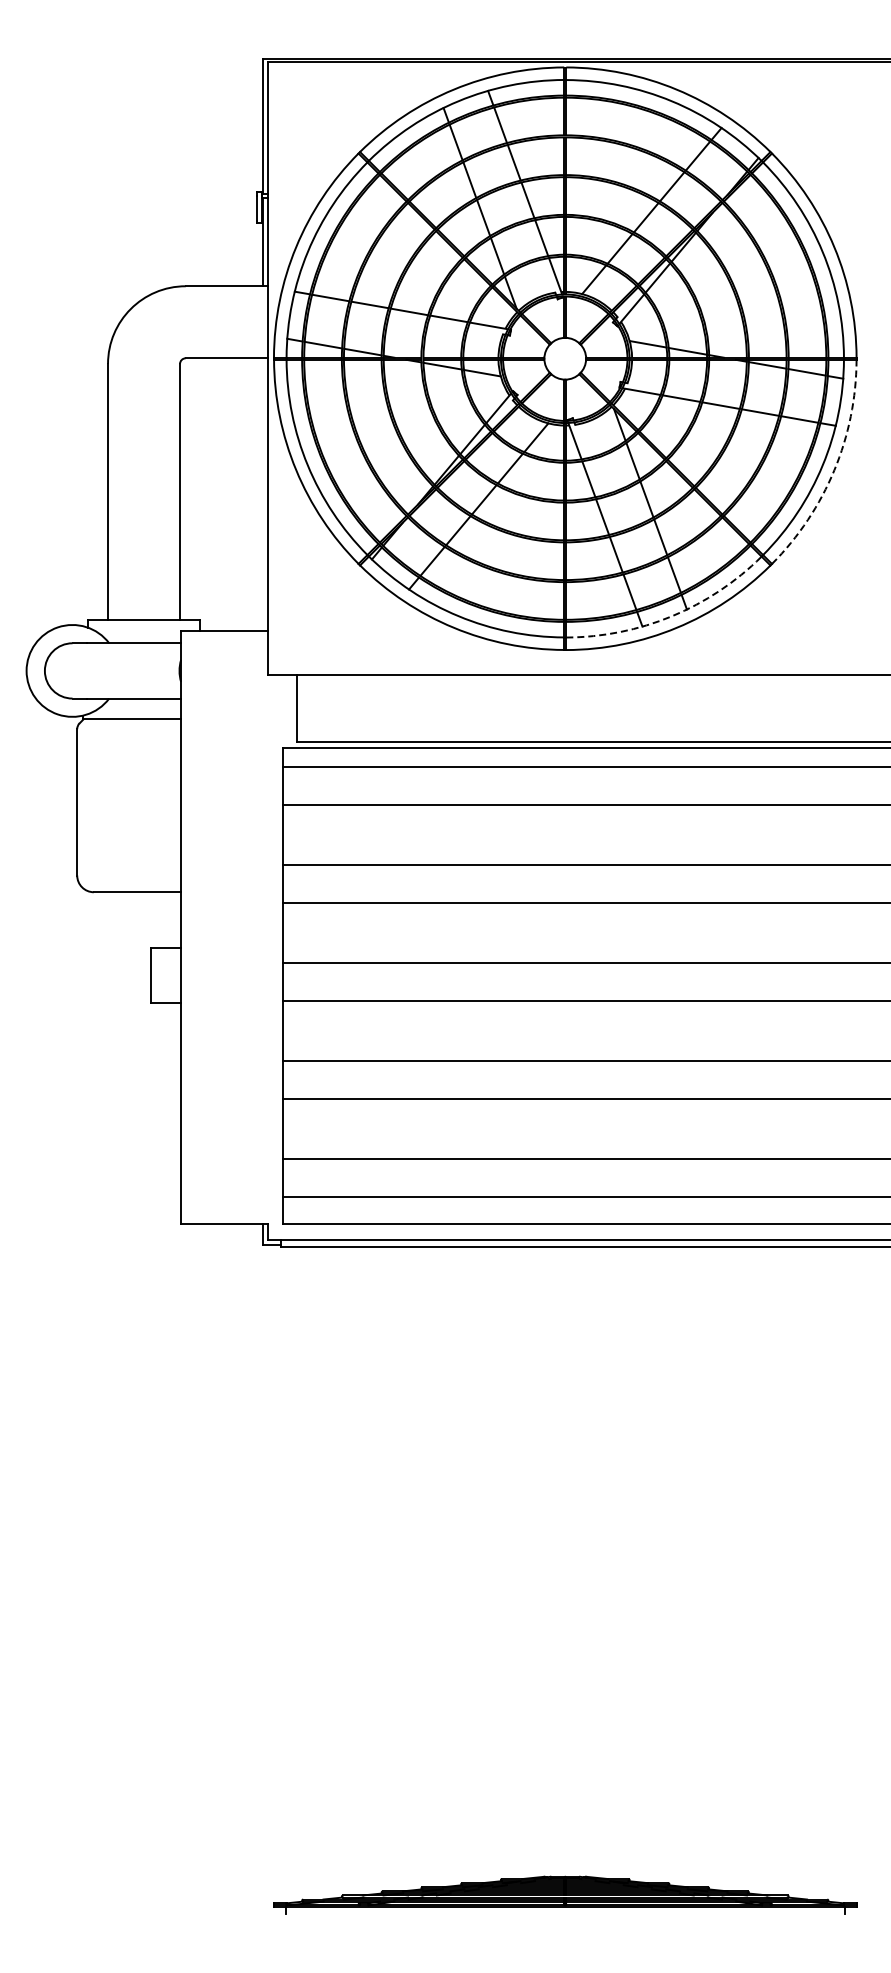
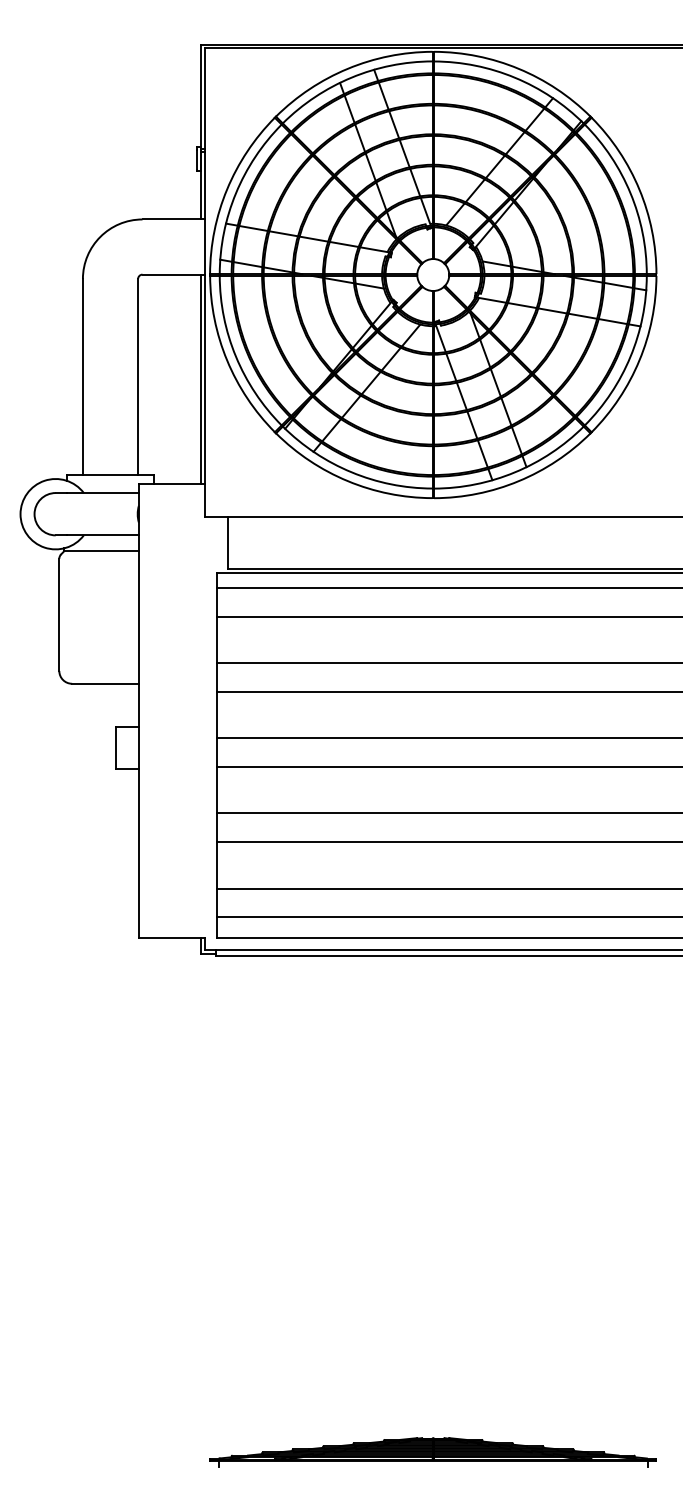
arc: (834, 470) -> (639, 360), dashed -> solid
line: (262, 494) -> (201, 379), added
arc: (671, 616) -> (514, 472), dashed -> solid

